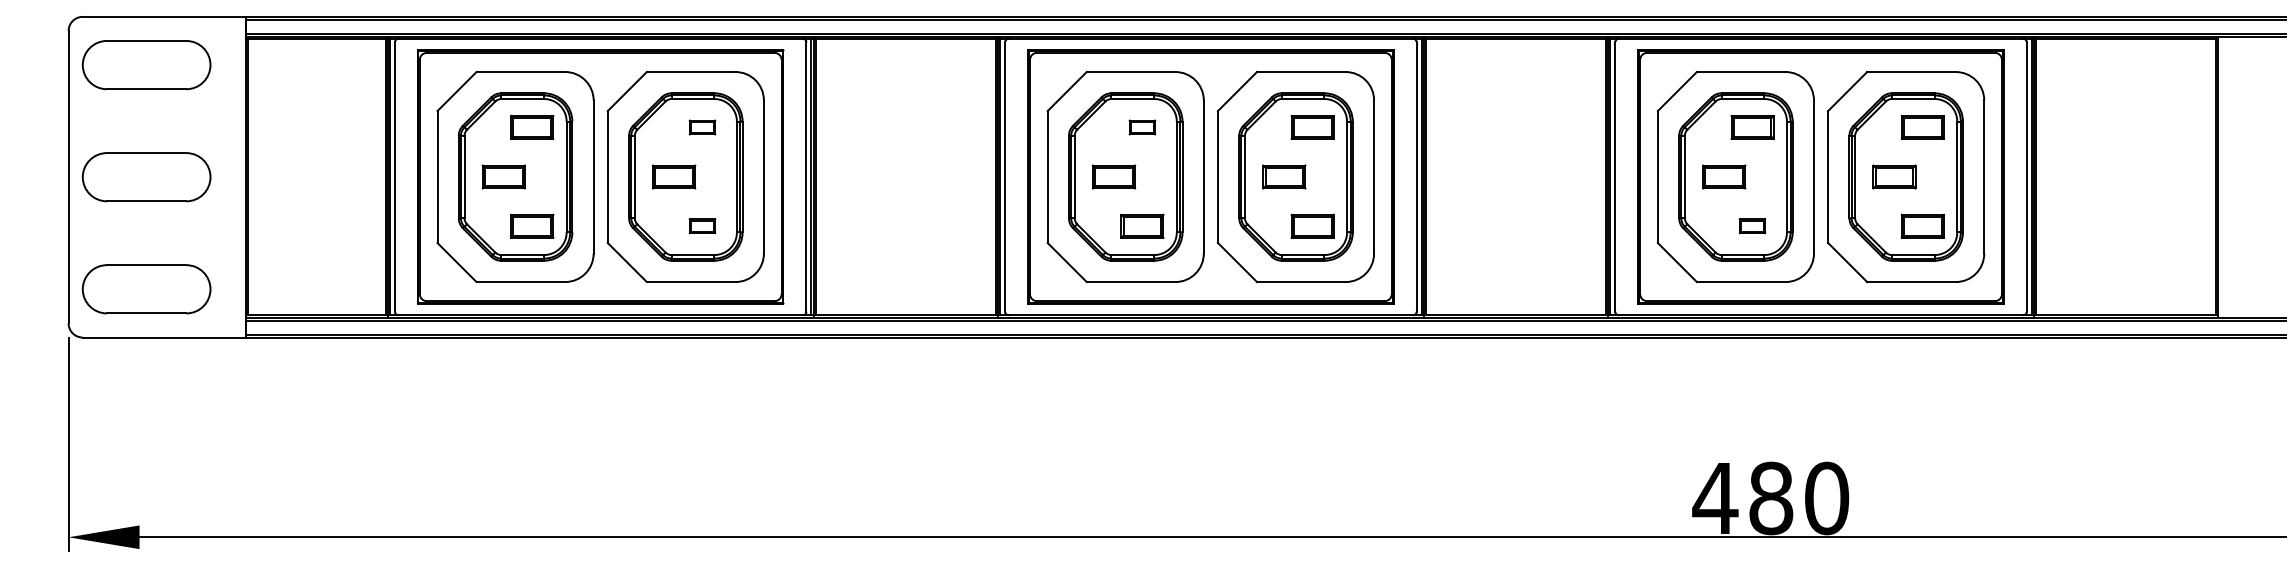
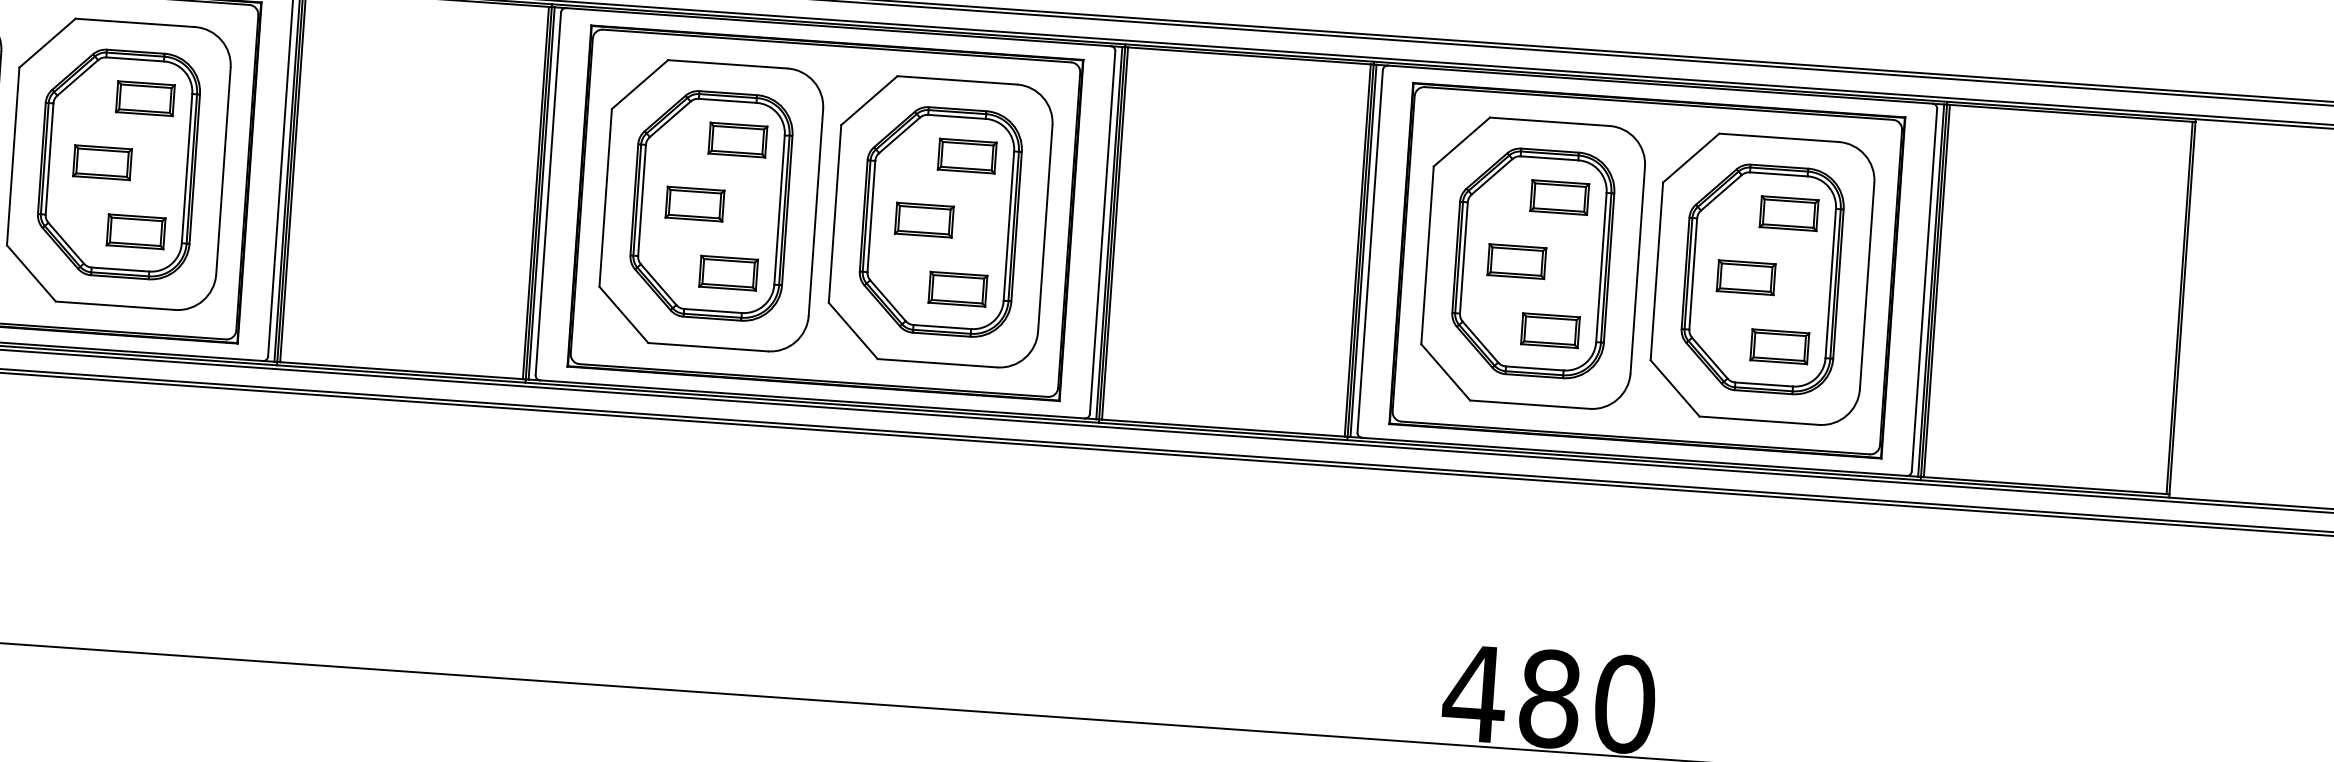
part: (702, 127) -> (145, 98), size x1.67
part: (1142, 127) -> (738, 140), size x1.67
part: (702, 225) -> (136, 230), size x1.67
part: (1752, 225) -> (1550, 329), size x1.67

